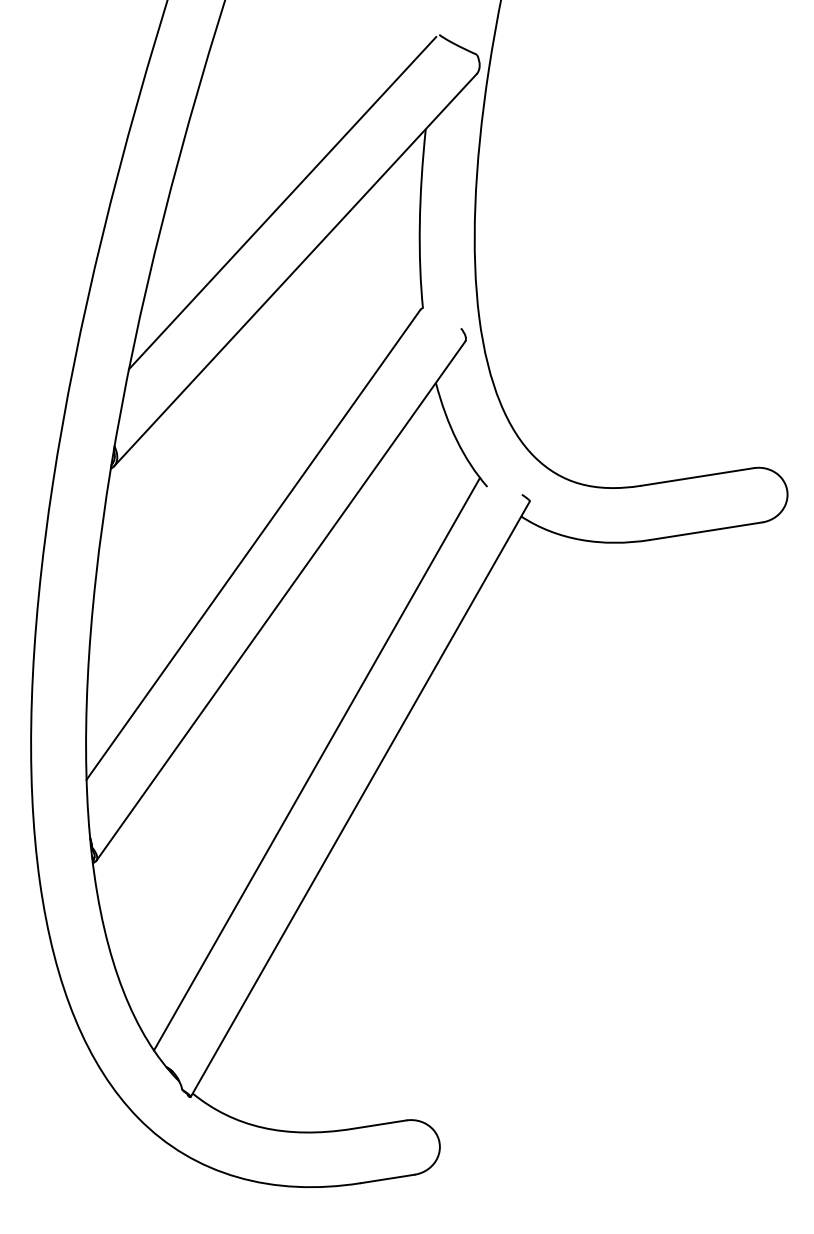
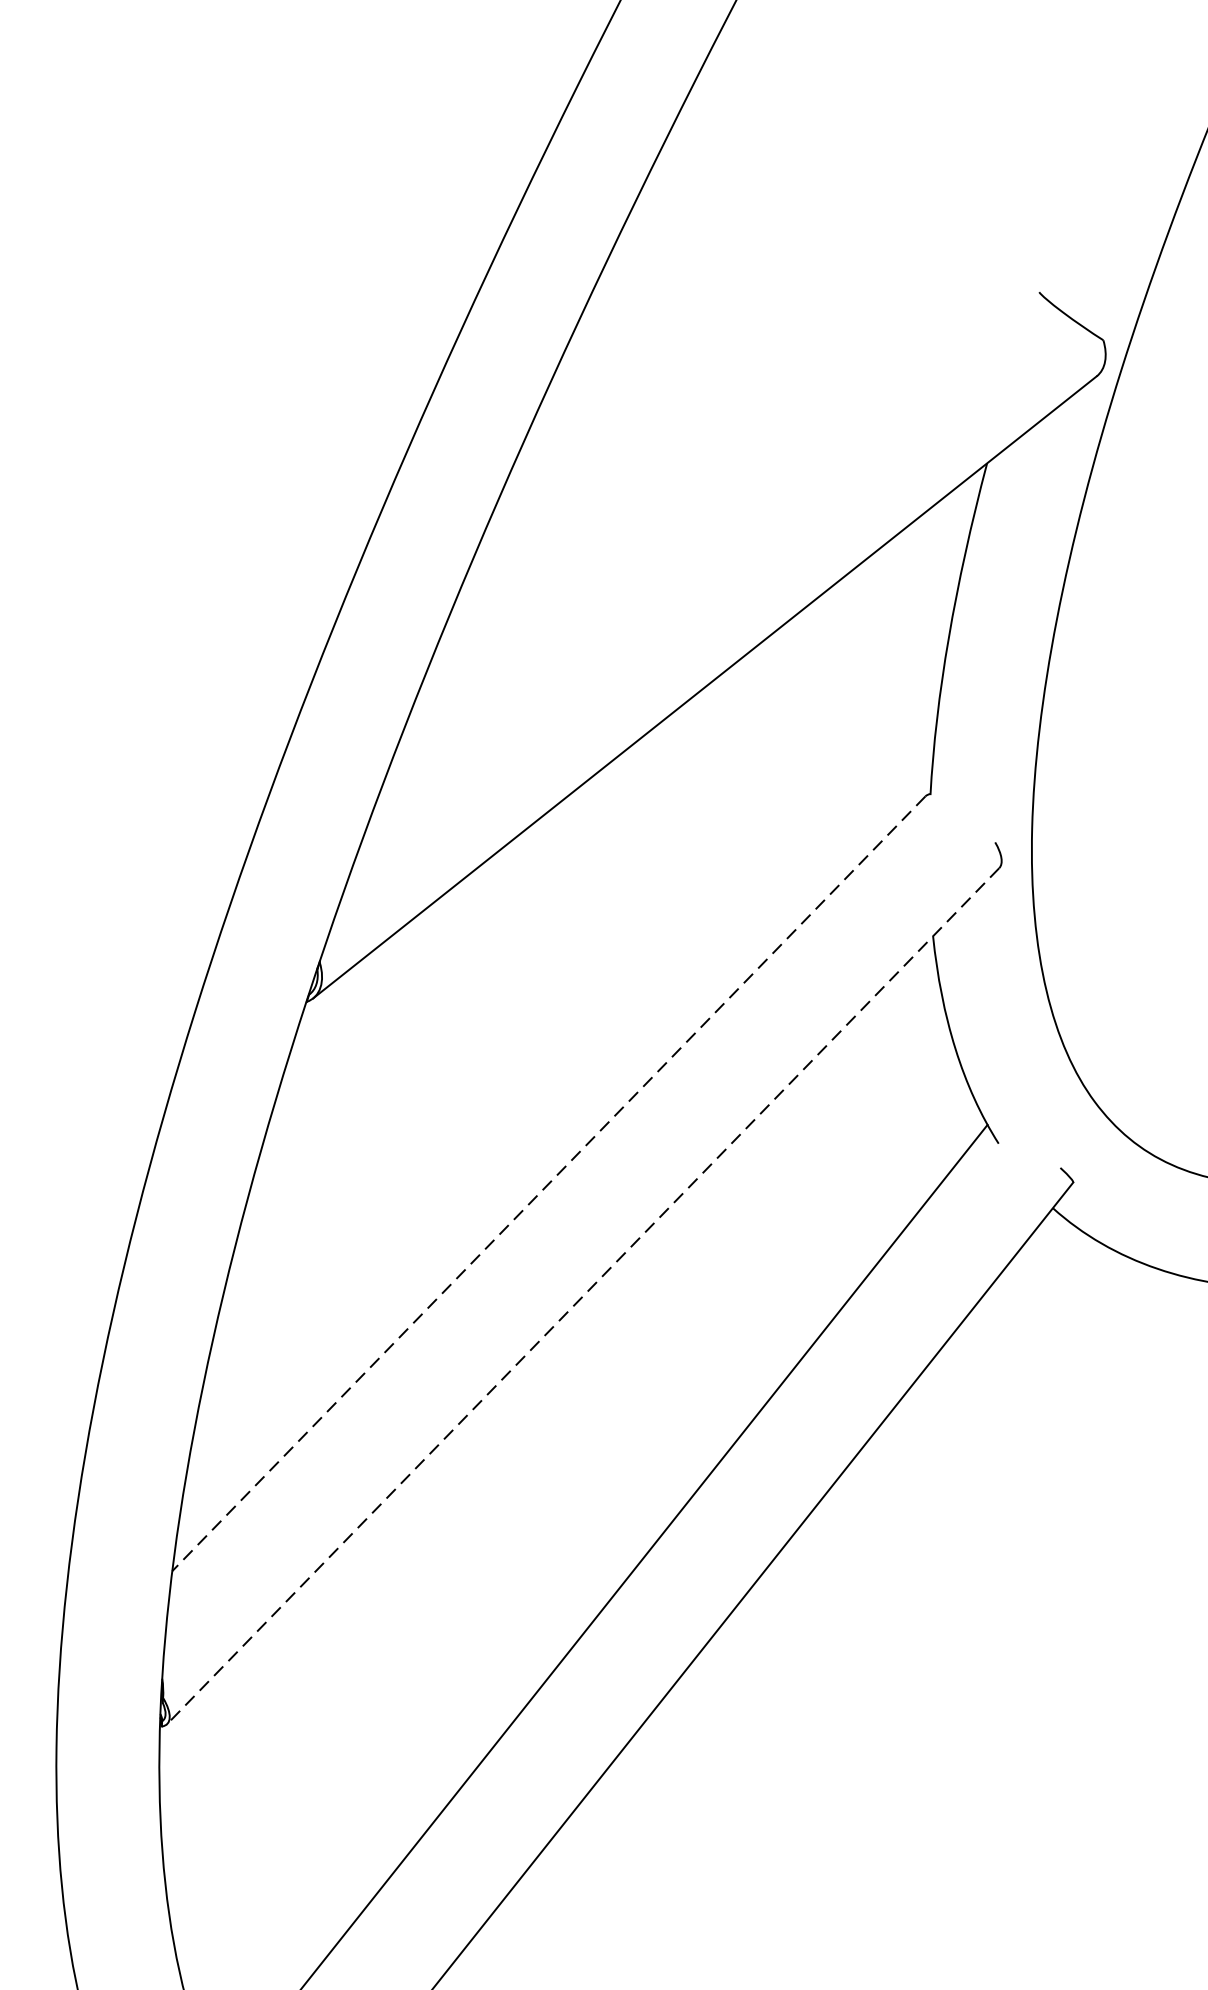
line: (282, 203) -> (700, 559), removed
line: (253, 545) -> (548, 1185), solid -> dashed
line: (280, 601) -> (582, 1296), solid -> dashed

